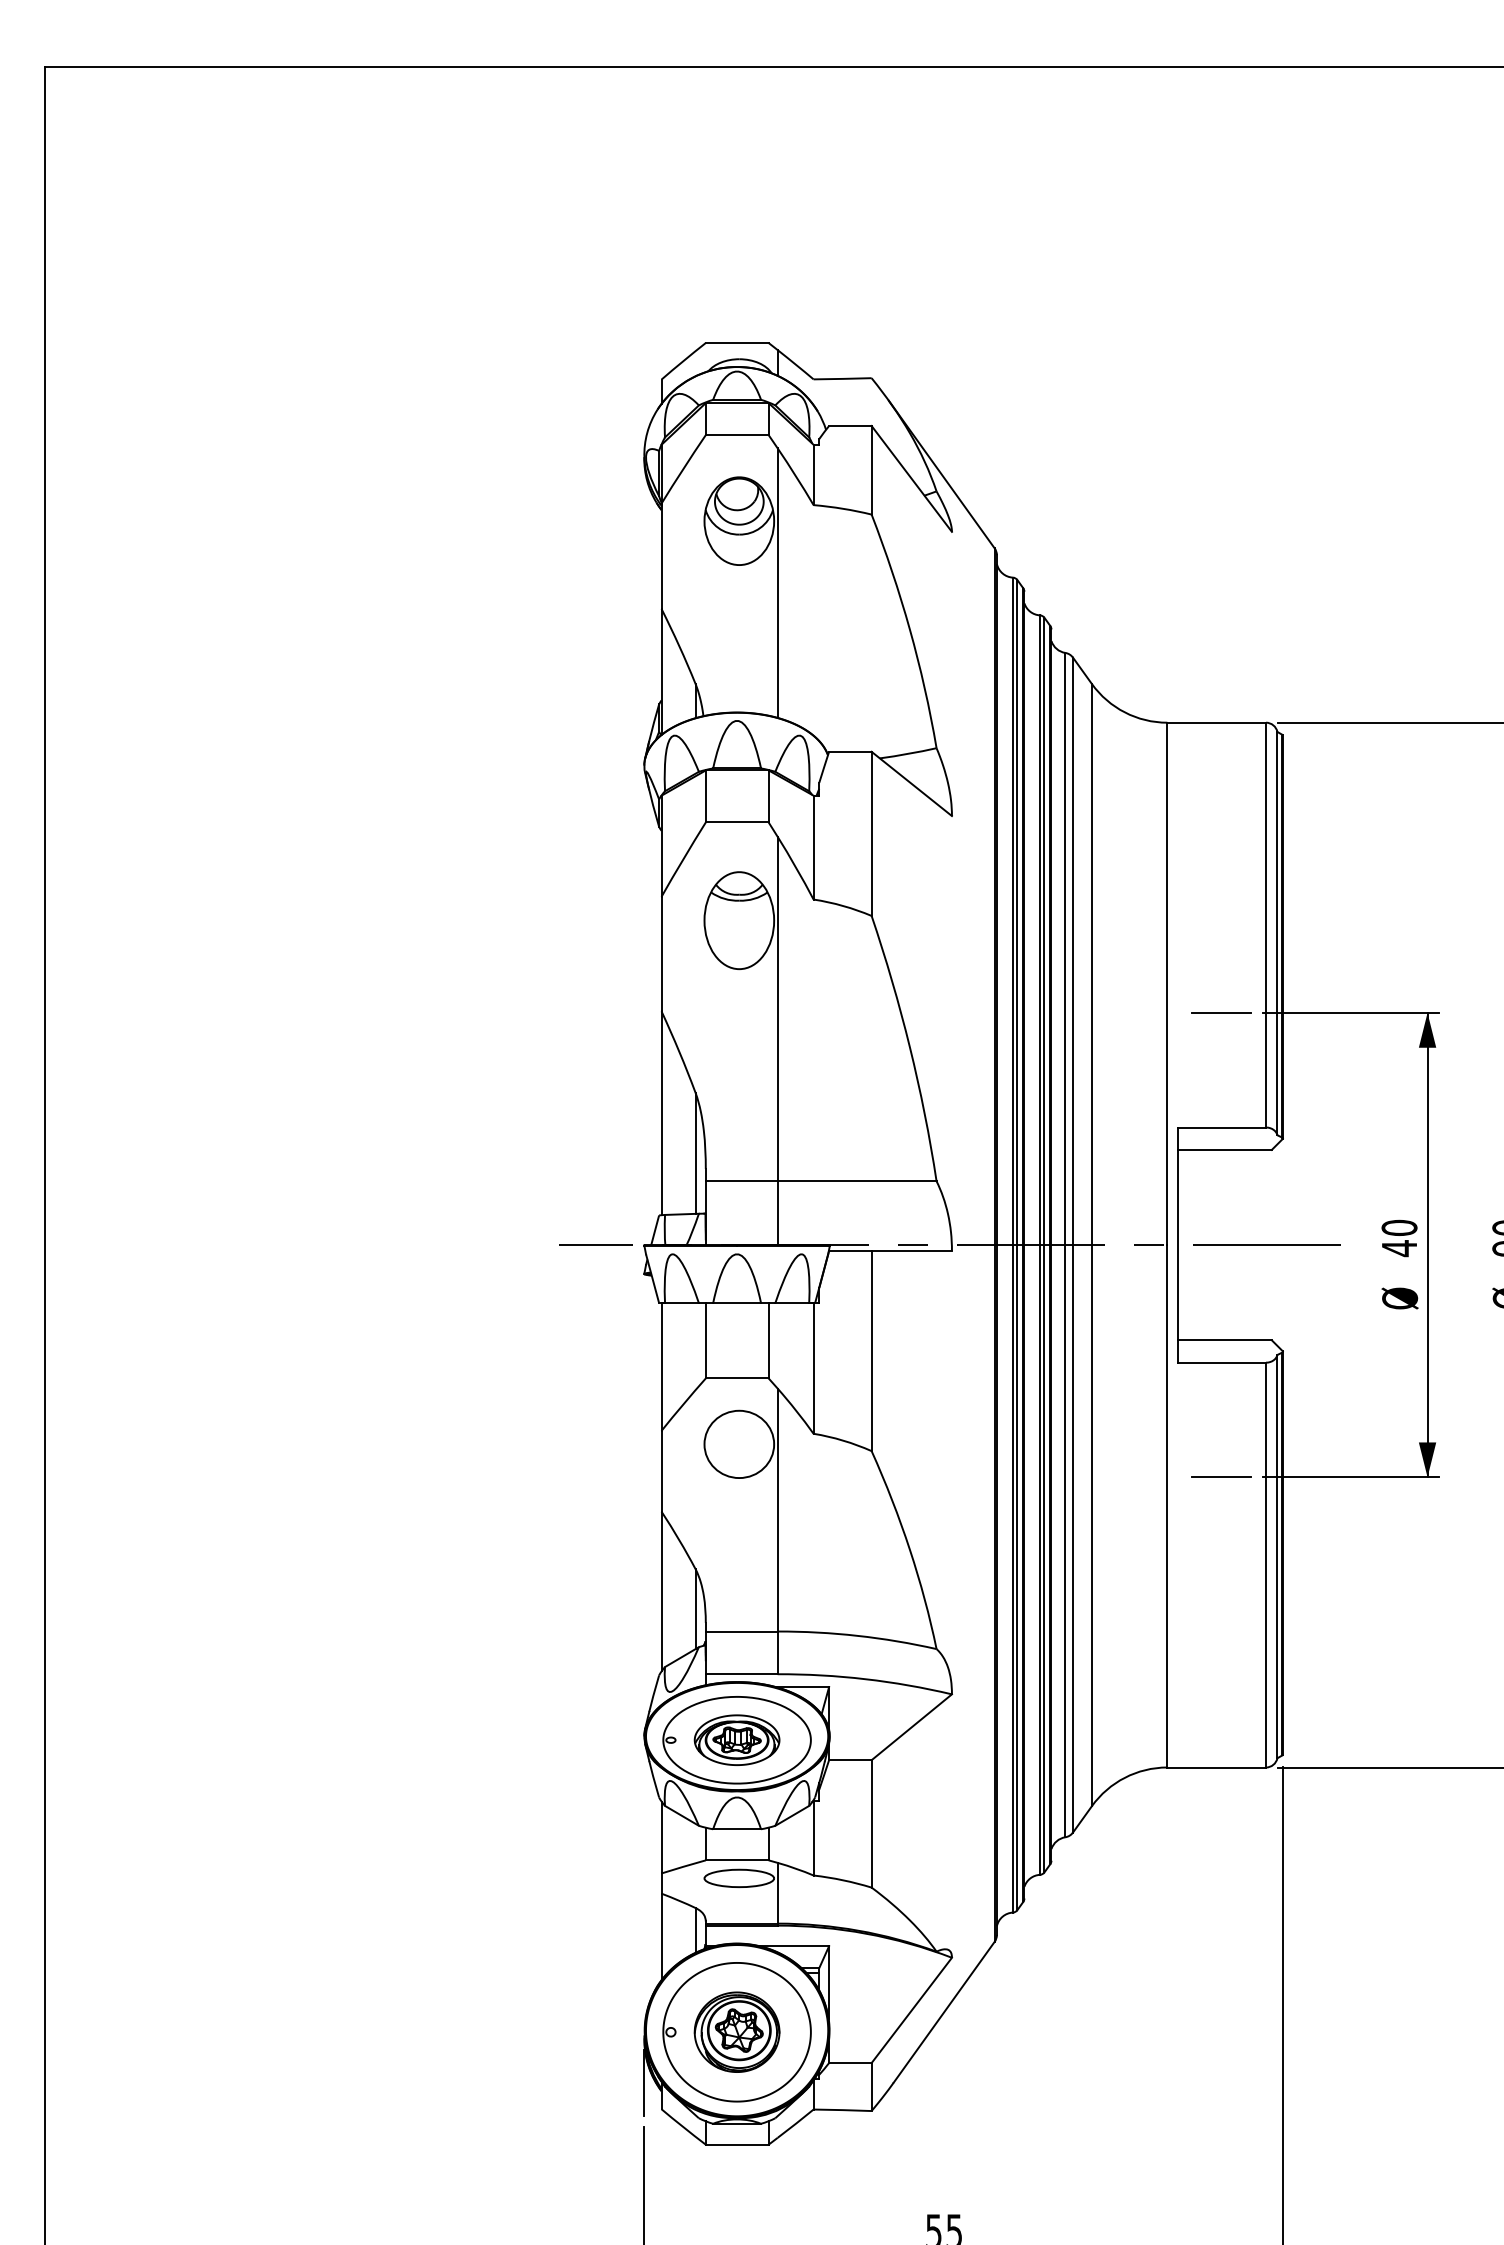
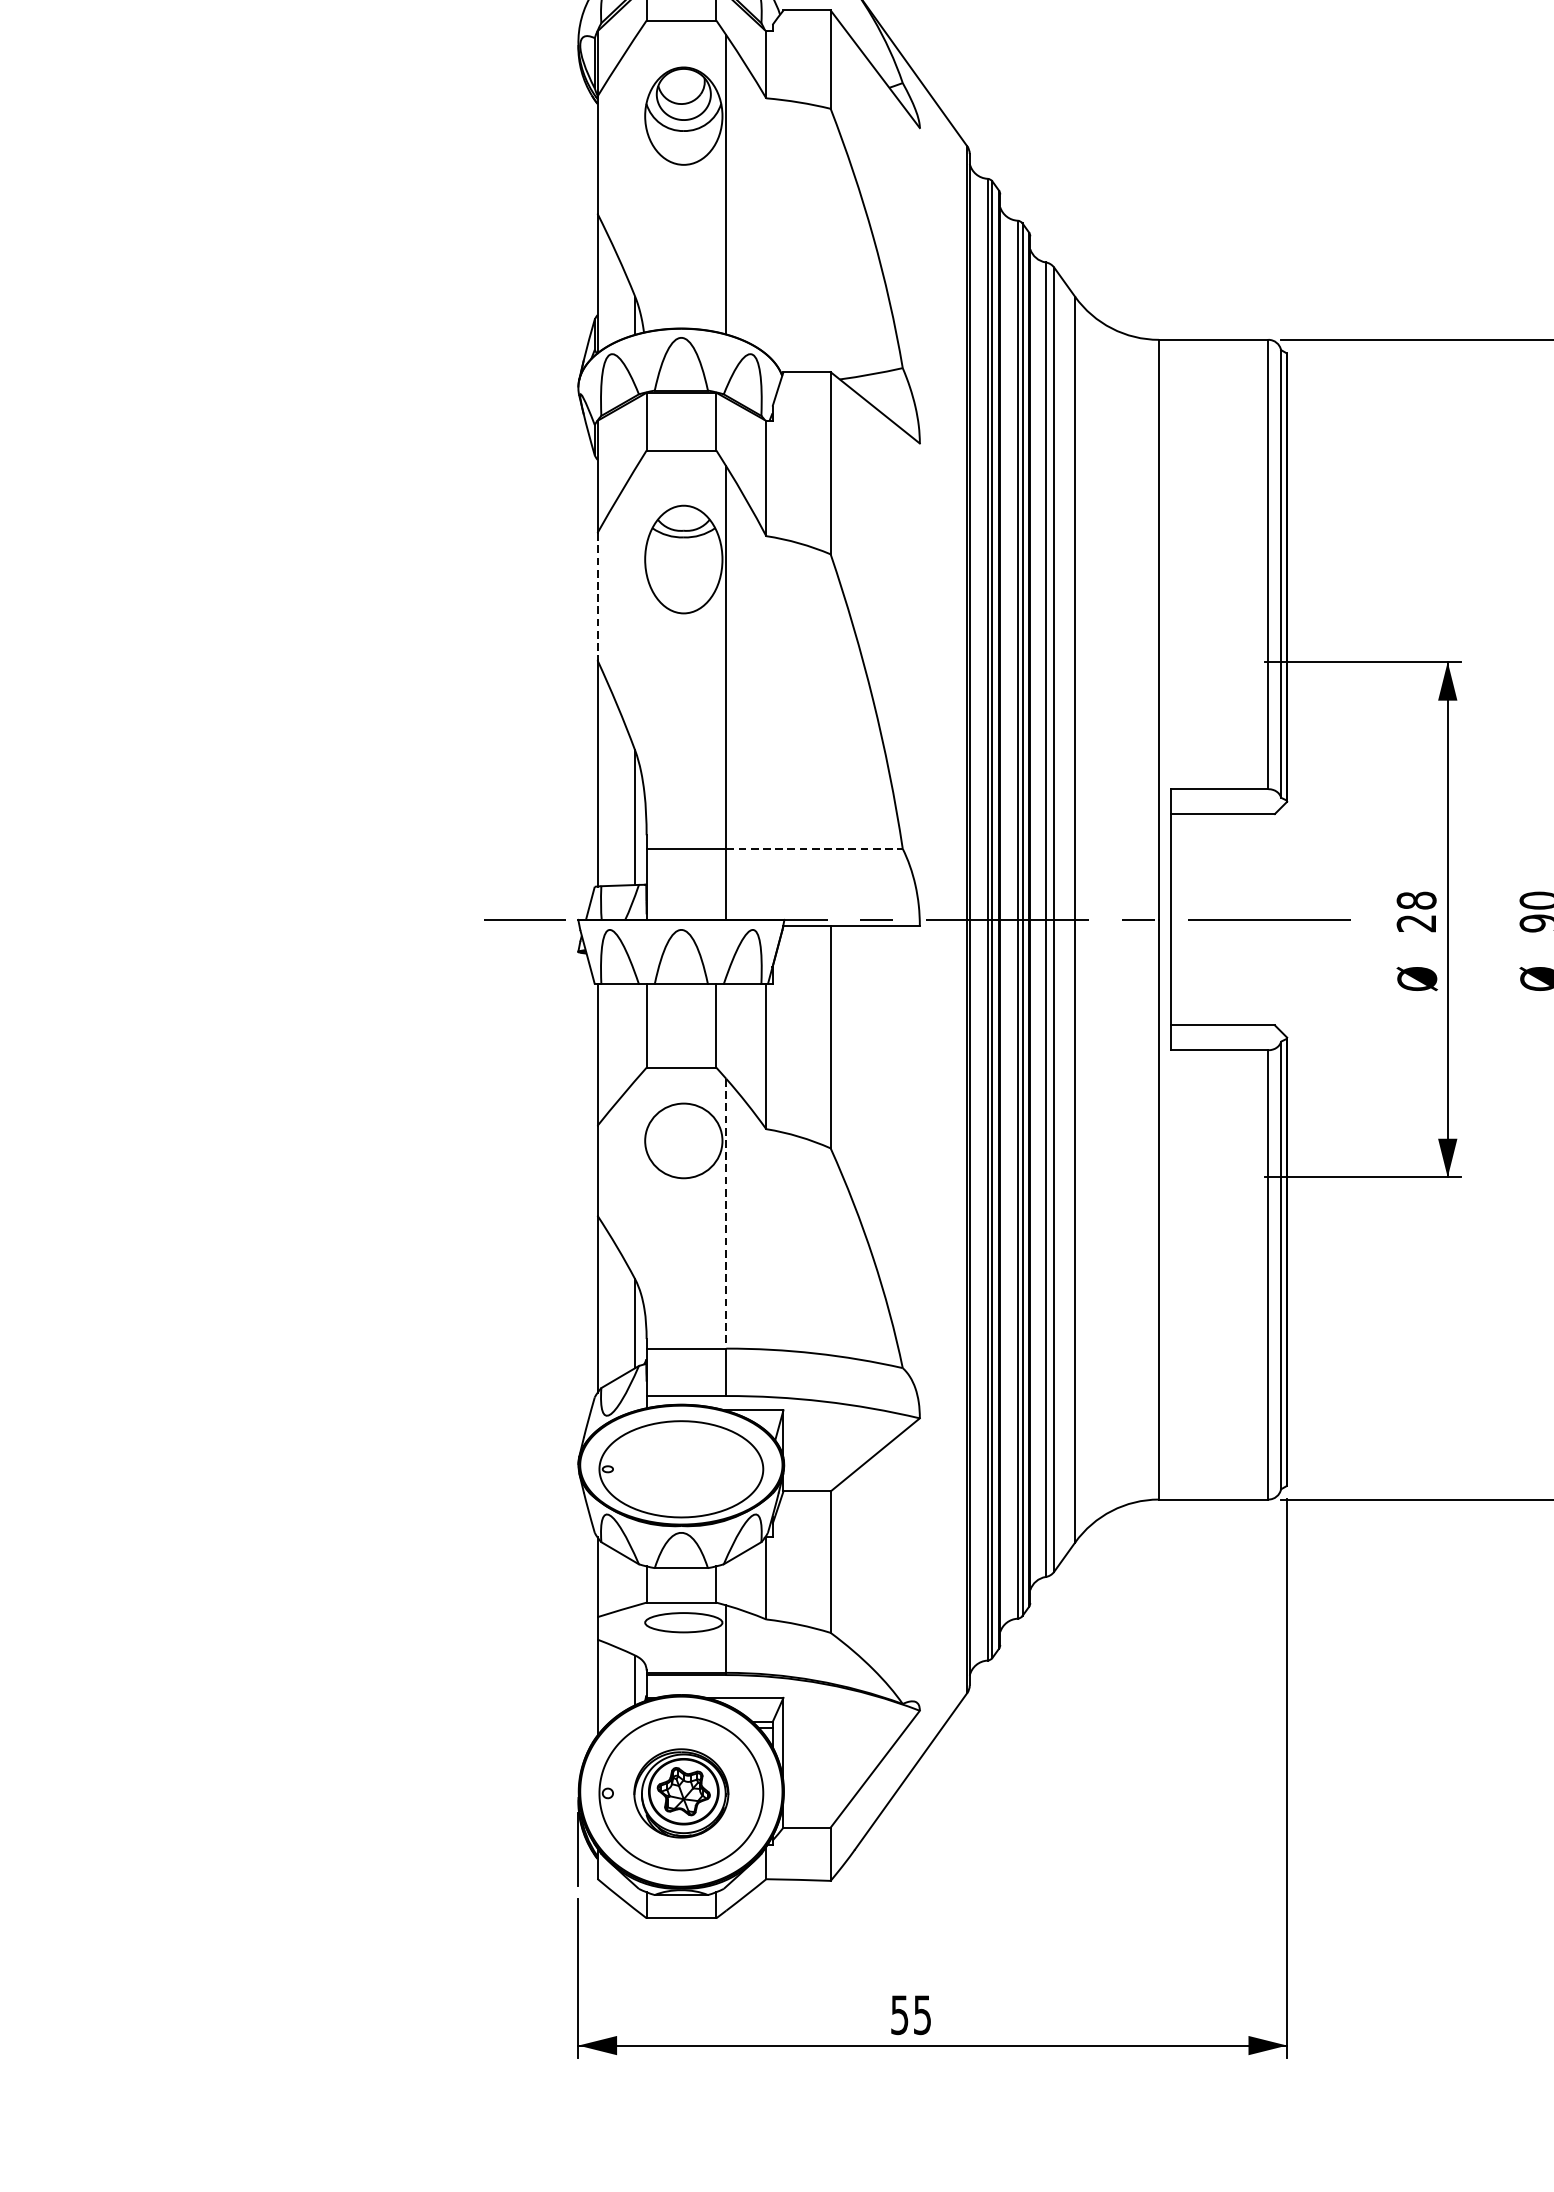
line: (661, 954) -> (597, 597), solid -> dashed
line: (1221, 1012) -> (1219, 661), removed
line: (857, 1181) -> (814, 849), solid -> dashed
text: (1399, 1238) -> (1416, 912), 40 -> 28
line: (1221, 1477) -> (1219, 1177), removed
line: (777, 1510) -> (726, 1214), solid -> dashed
part: (736, 1739) -> (680, 1468), removed

